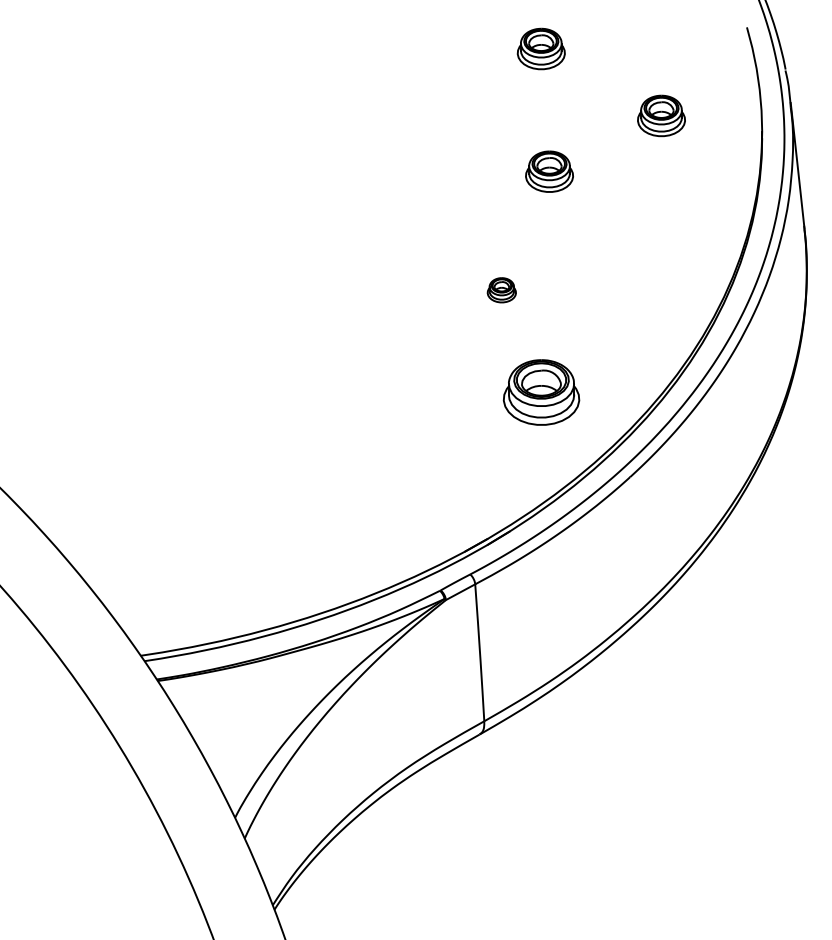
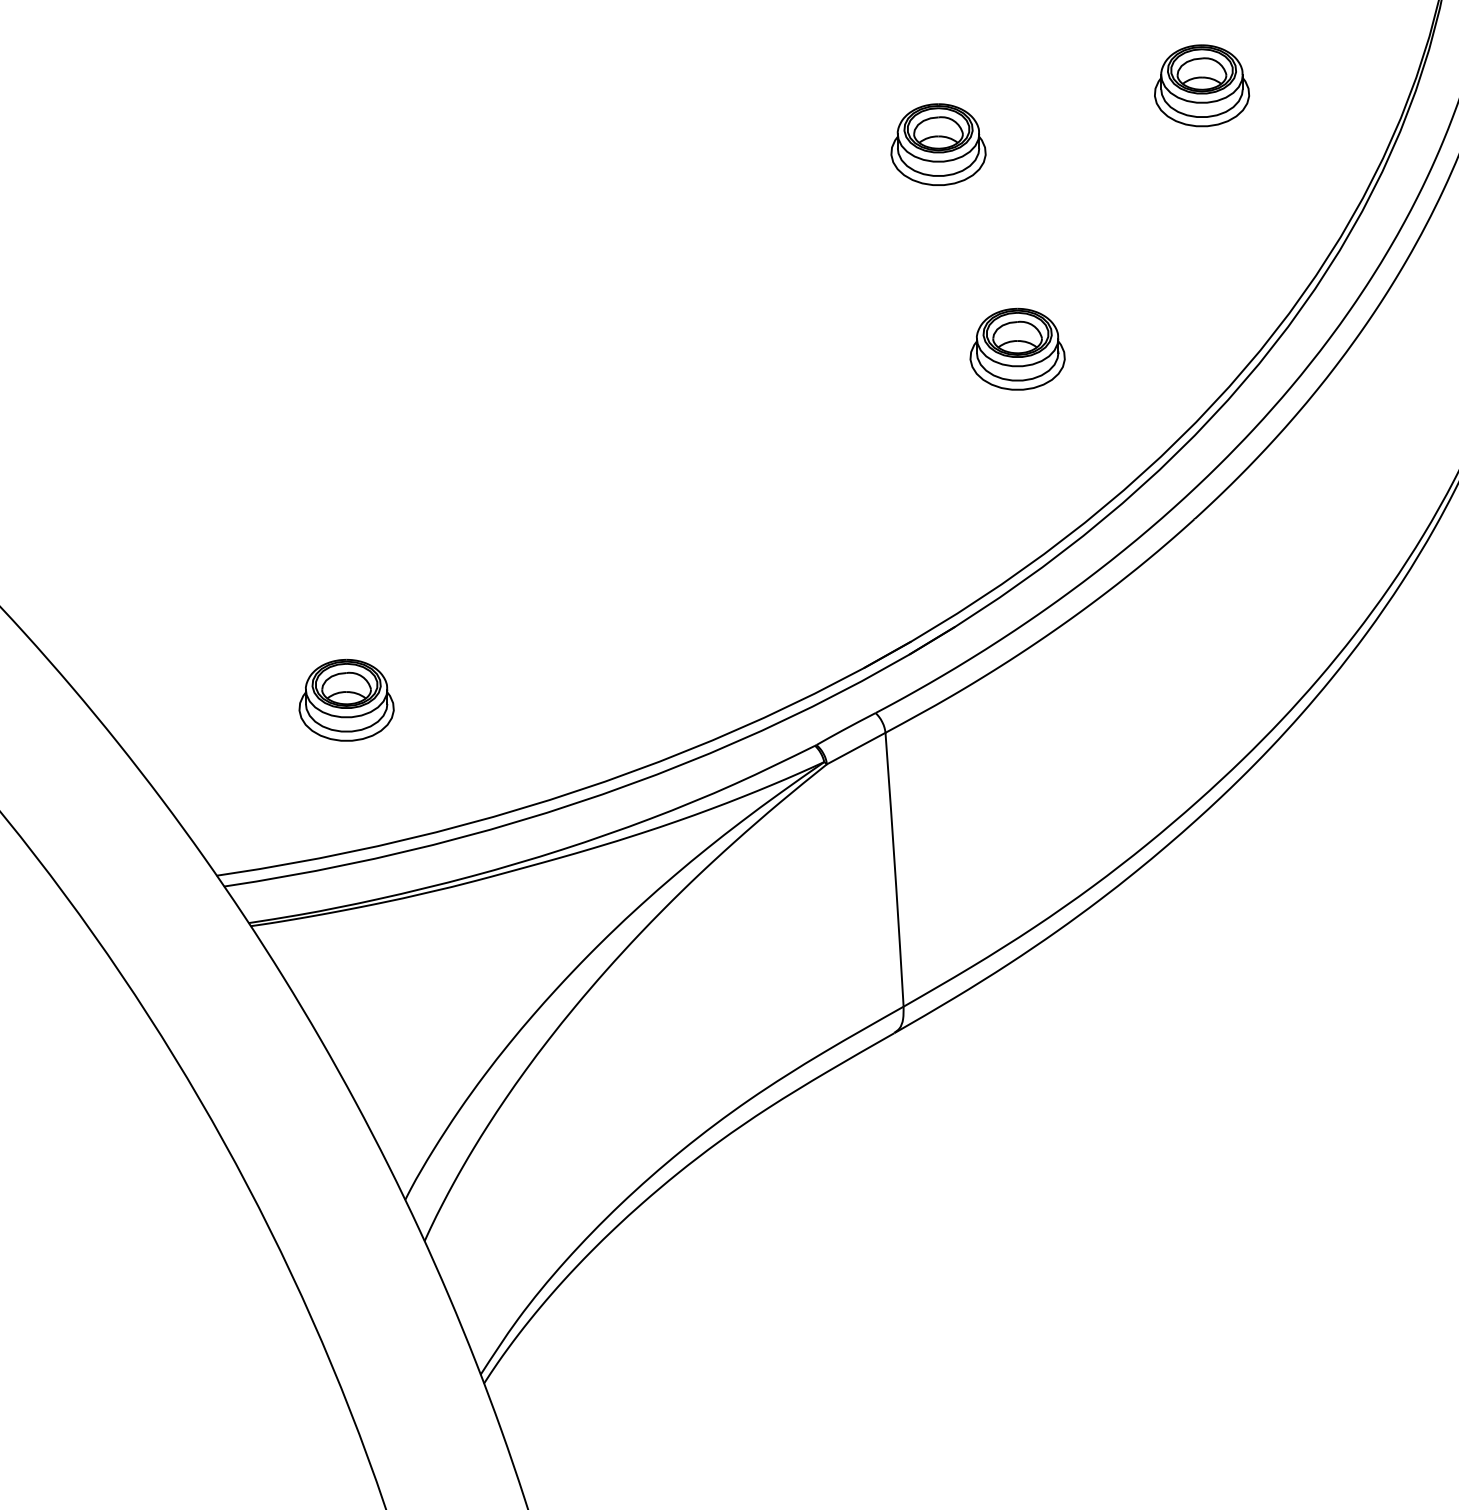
part: (633, 260) -> (1201, 85), added
part: (501, 290) -> (938, 145), size x1.67
part: (540, 392) -> (1015, 349), size x0.62
part: (205, 567) -> (346, 699), added

